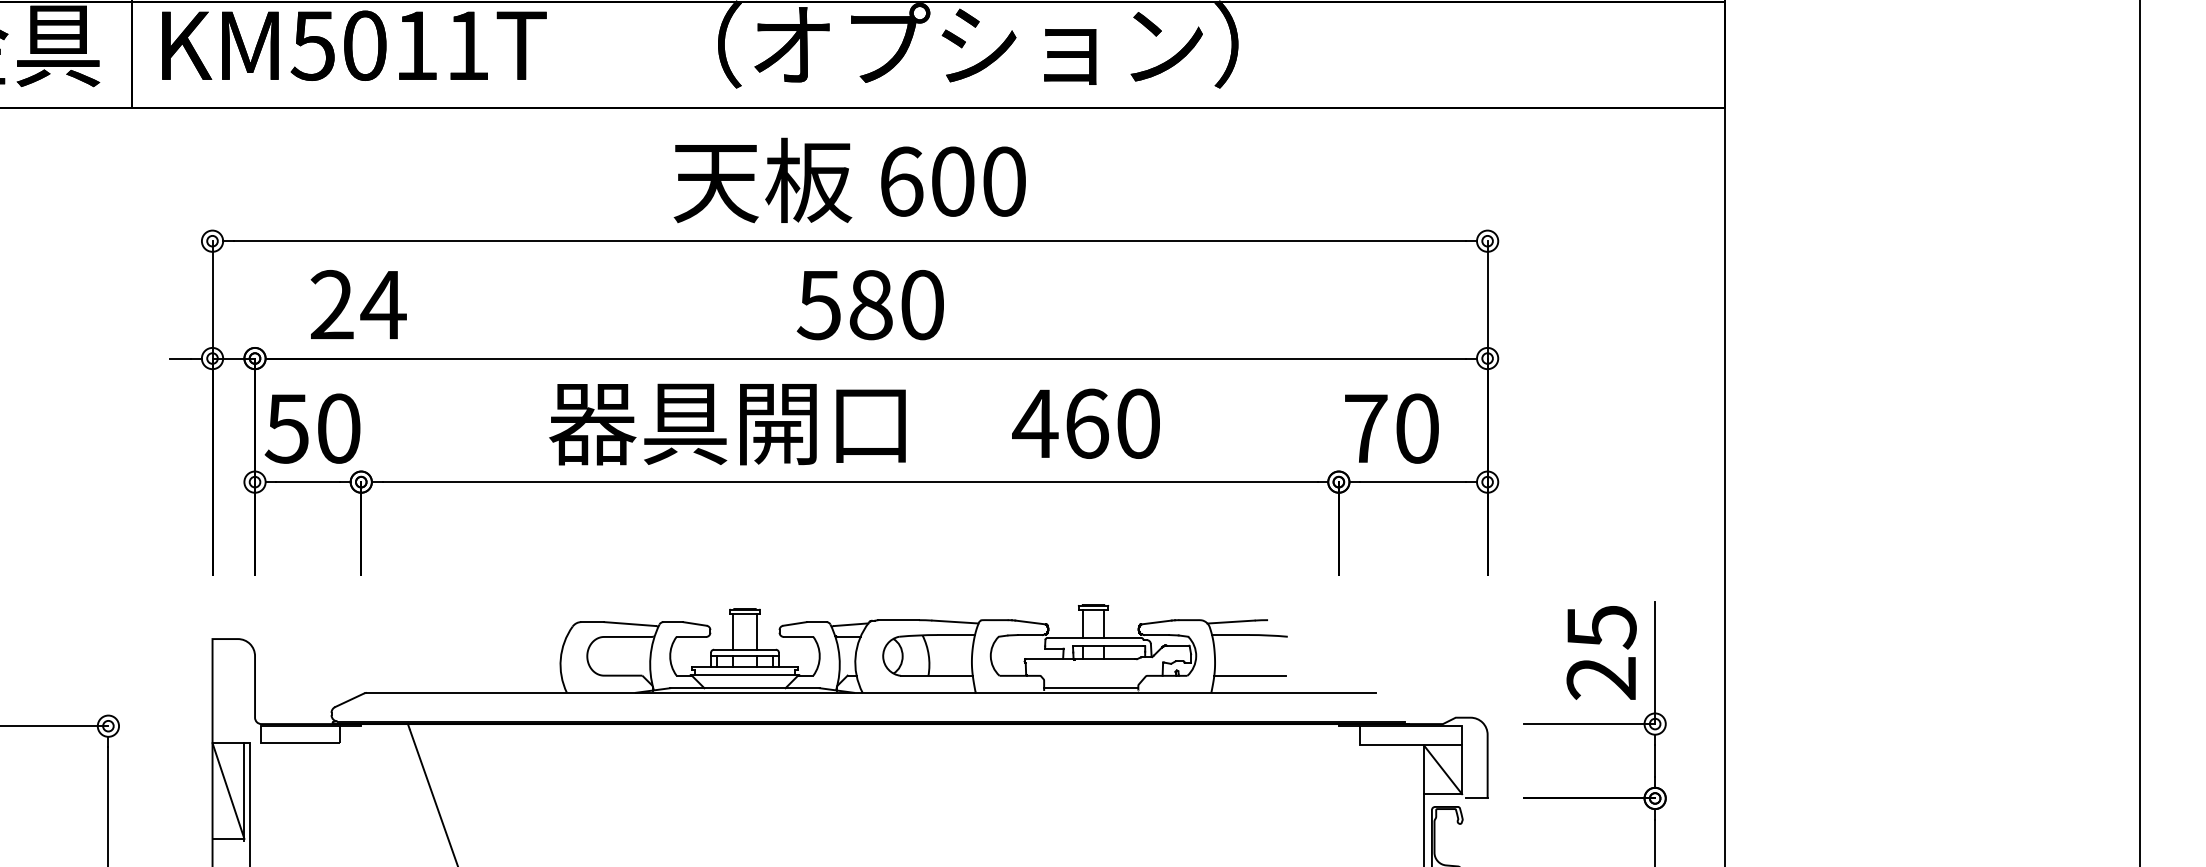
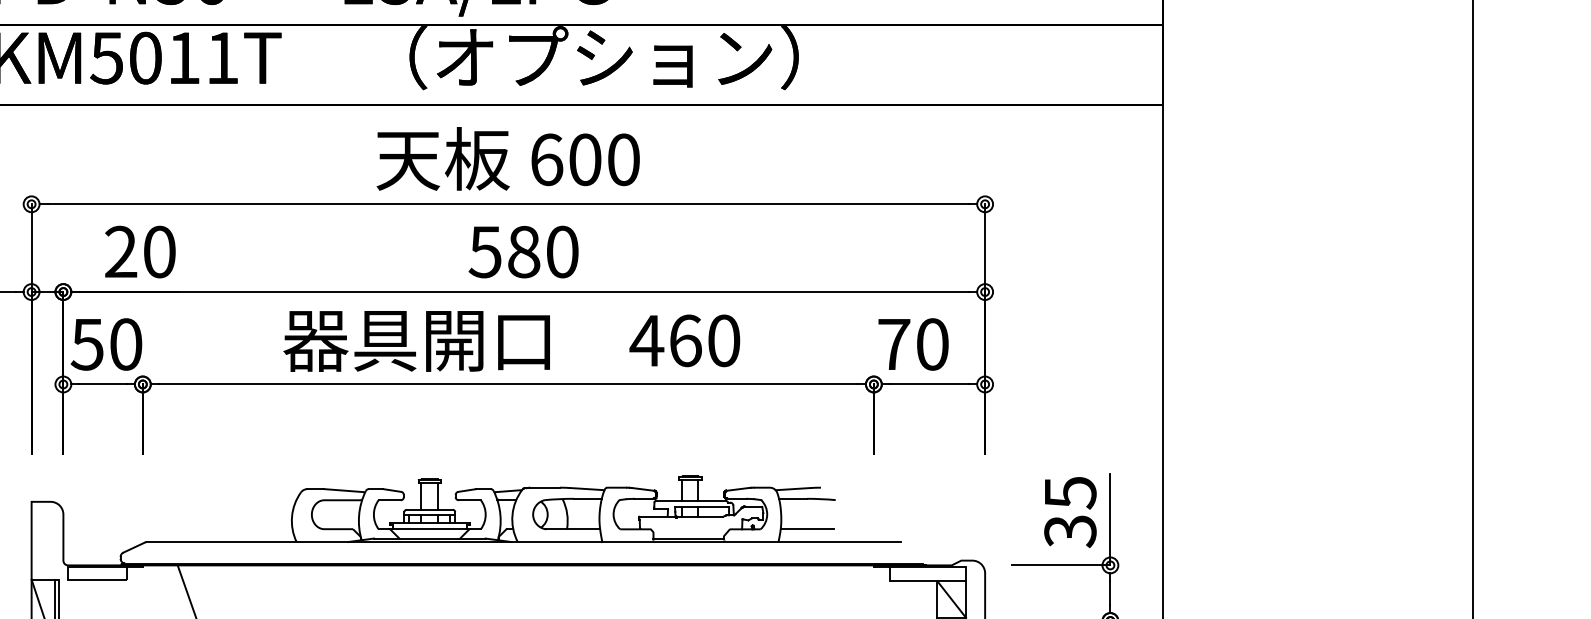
text: (383, 305) -> (159, 252), 24 -> 20
text: (1601, 679) -> (1070, 532), 25 -> 35

